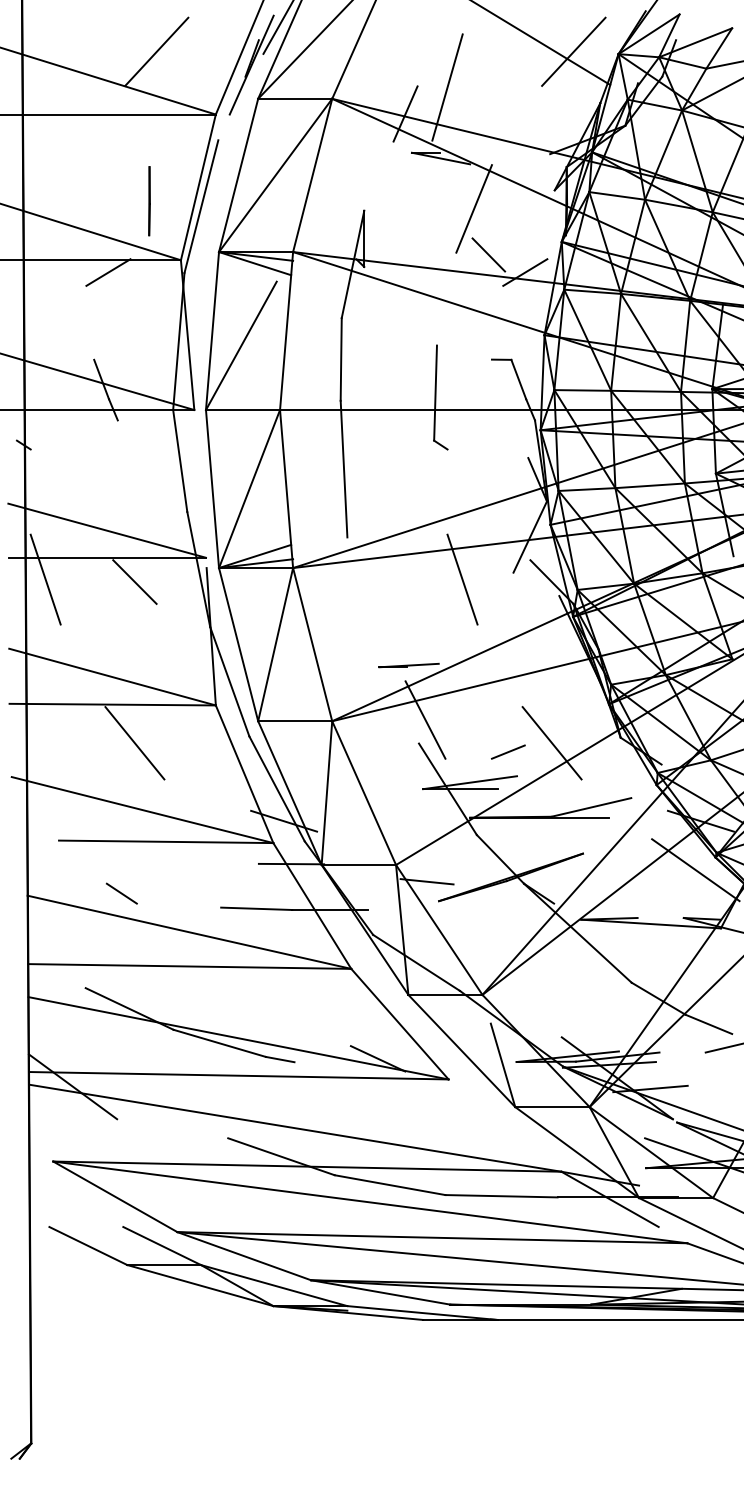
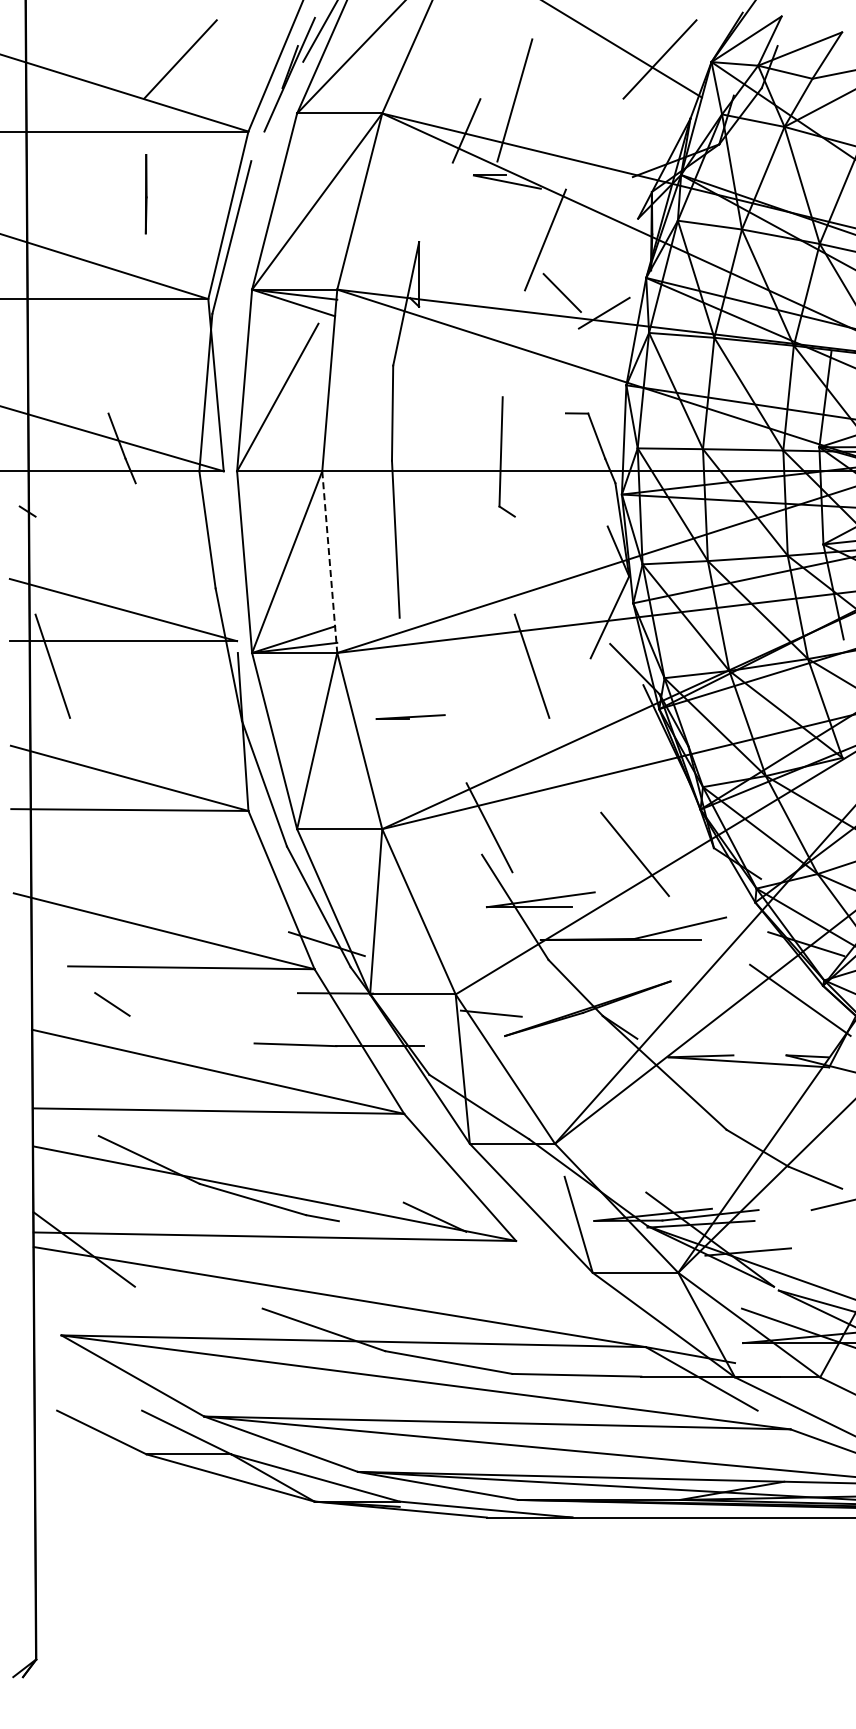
line: (148, 201) -> (145, 194), moved
line: (108, 271) -> (124, 312), removed
line: (286, 489) -> (329, 562), solid -> dashed
line: (135, 582) -> (155, 669), removed
line: (408, 665) -> (410, 716), moved
line: (135, 743) -> (155, 854), removed
line: (508, 752) -> (584, 864), removed
line: (121, 893) -> (112, 1004), moved

